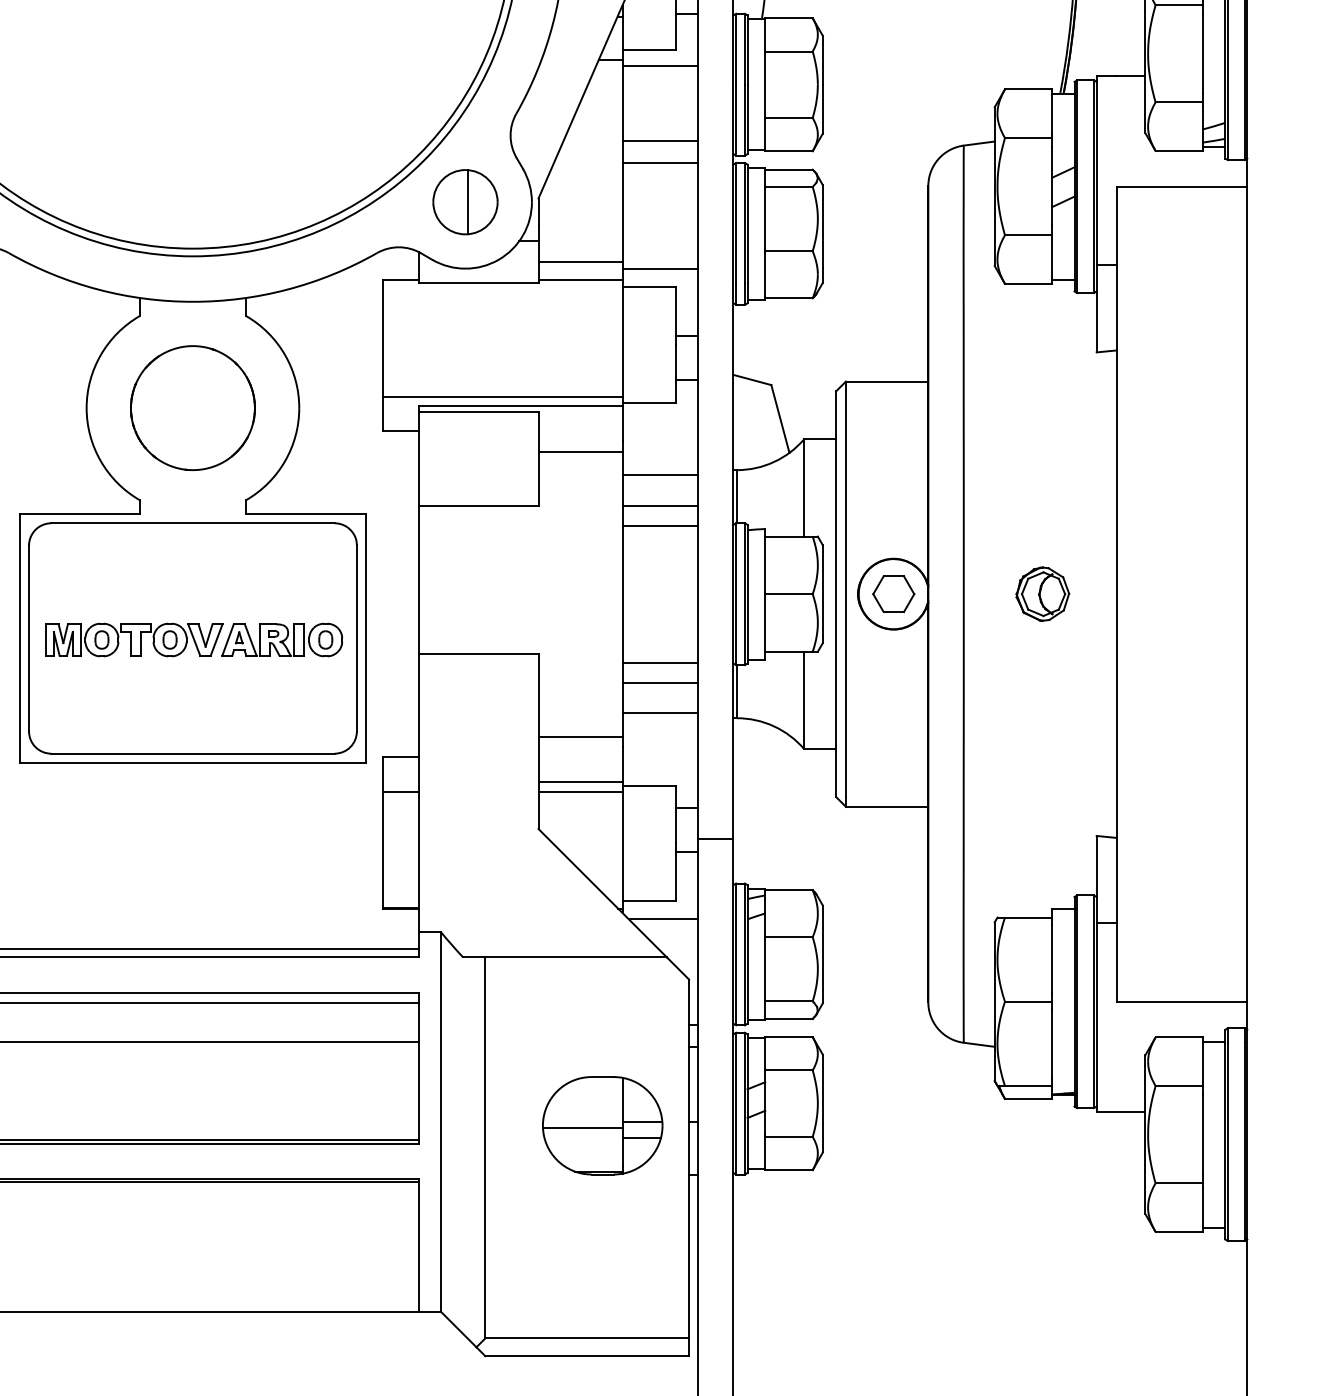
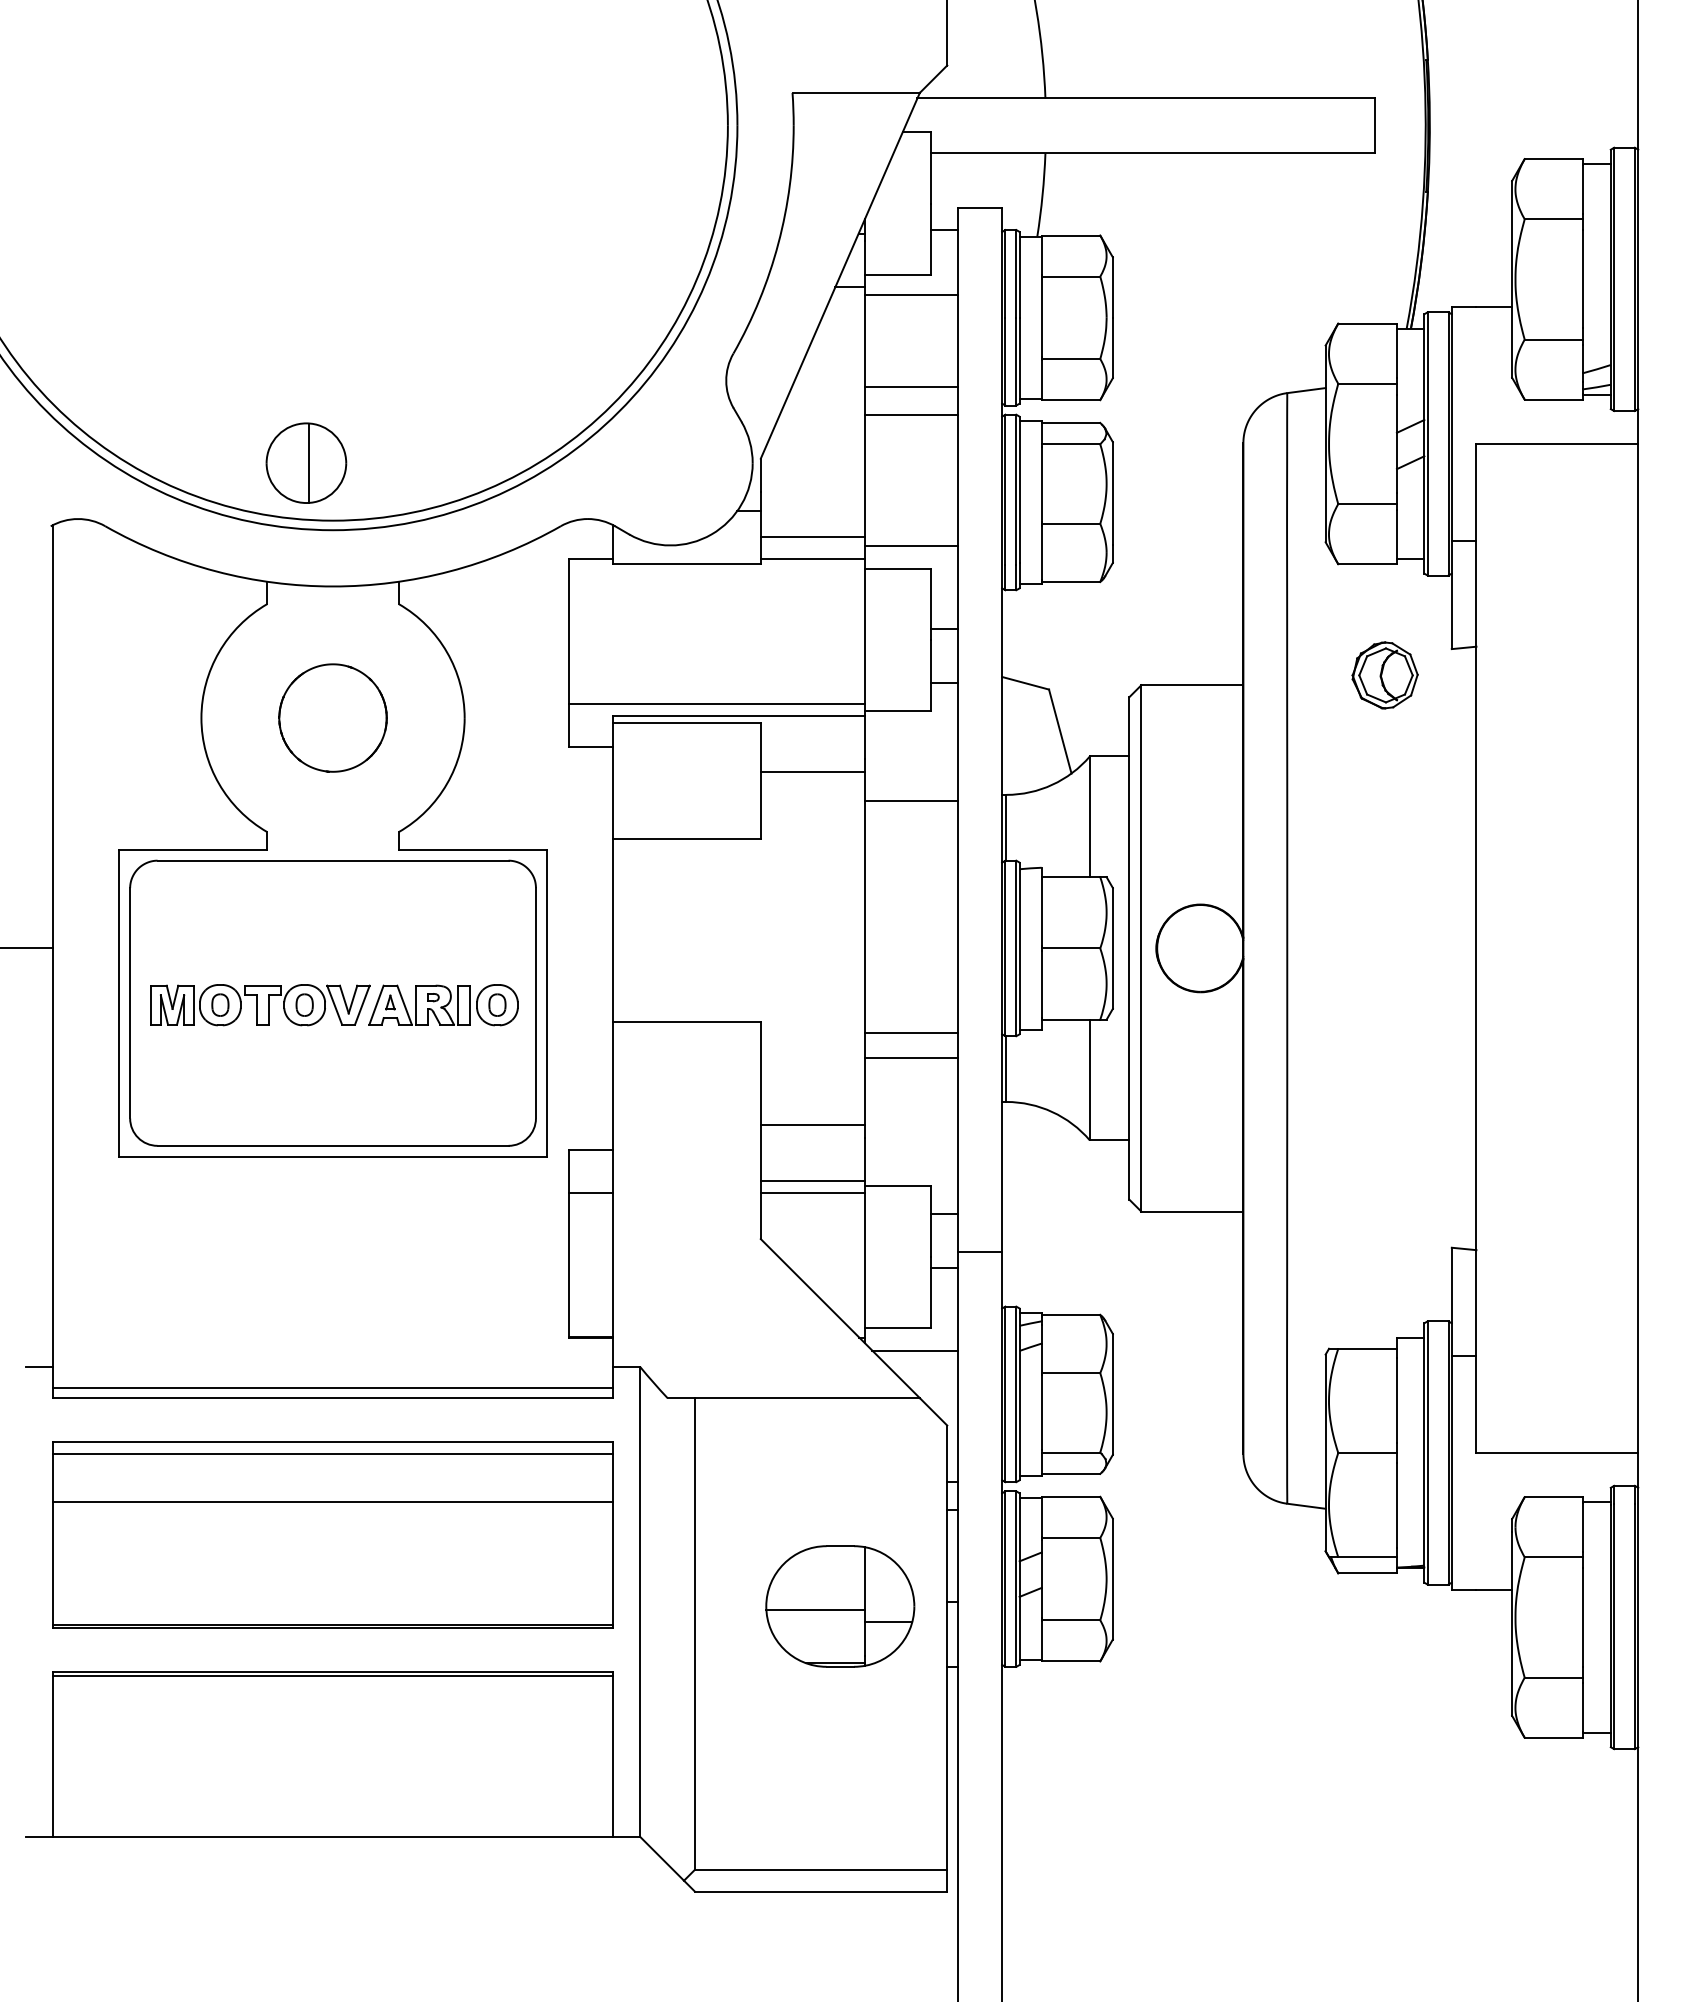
part: (465, 201) -> (306, 462), moved
part: (192, 407) -> (332, 717), size x0.7
line: (660, 505) -> (911, 838), removed
line: (660, 525) -> (911, 863), removed
part: (893, 594) -> (1200, 948), removed
part: (1042, 594) -> (1384, 675), moved
line: (660, 713) -> (911, 1096), removed
line: (642, 1121) -> (889, 1601), removed

